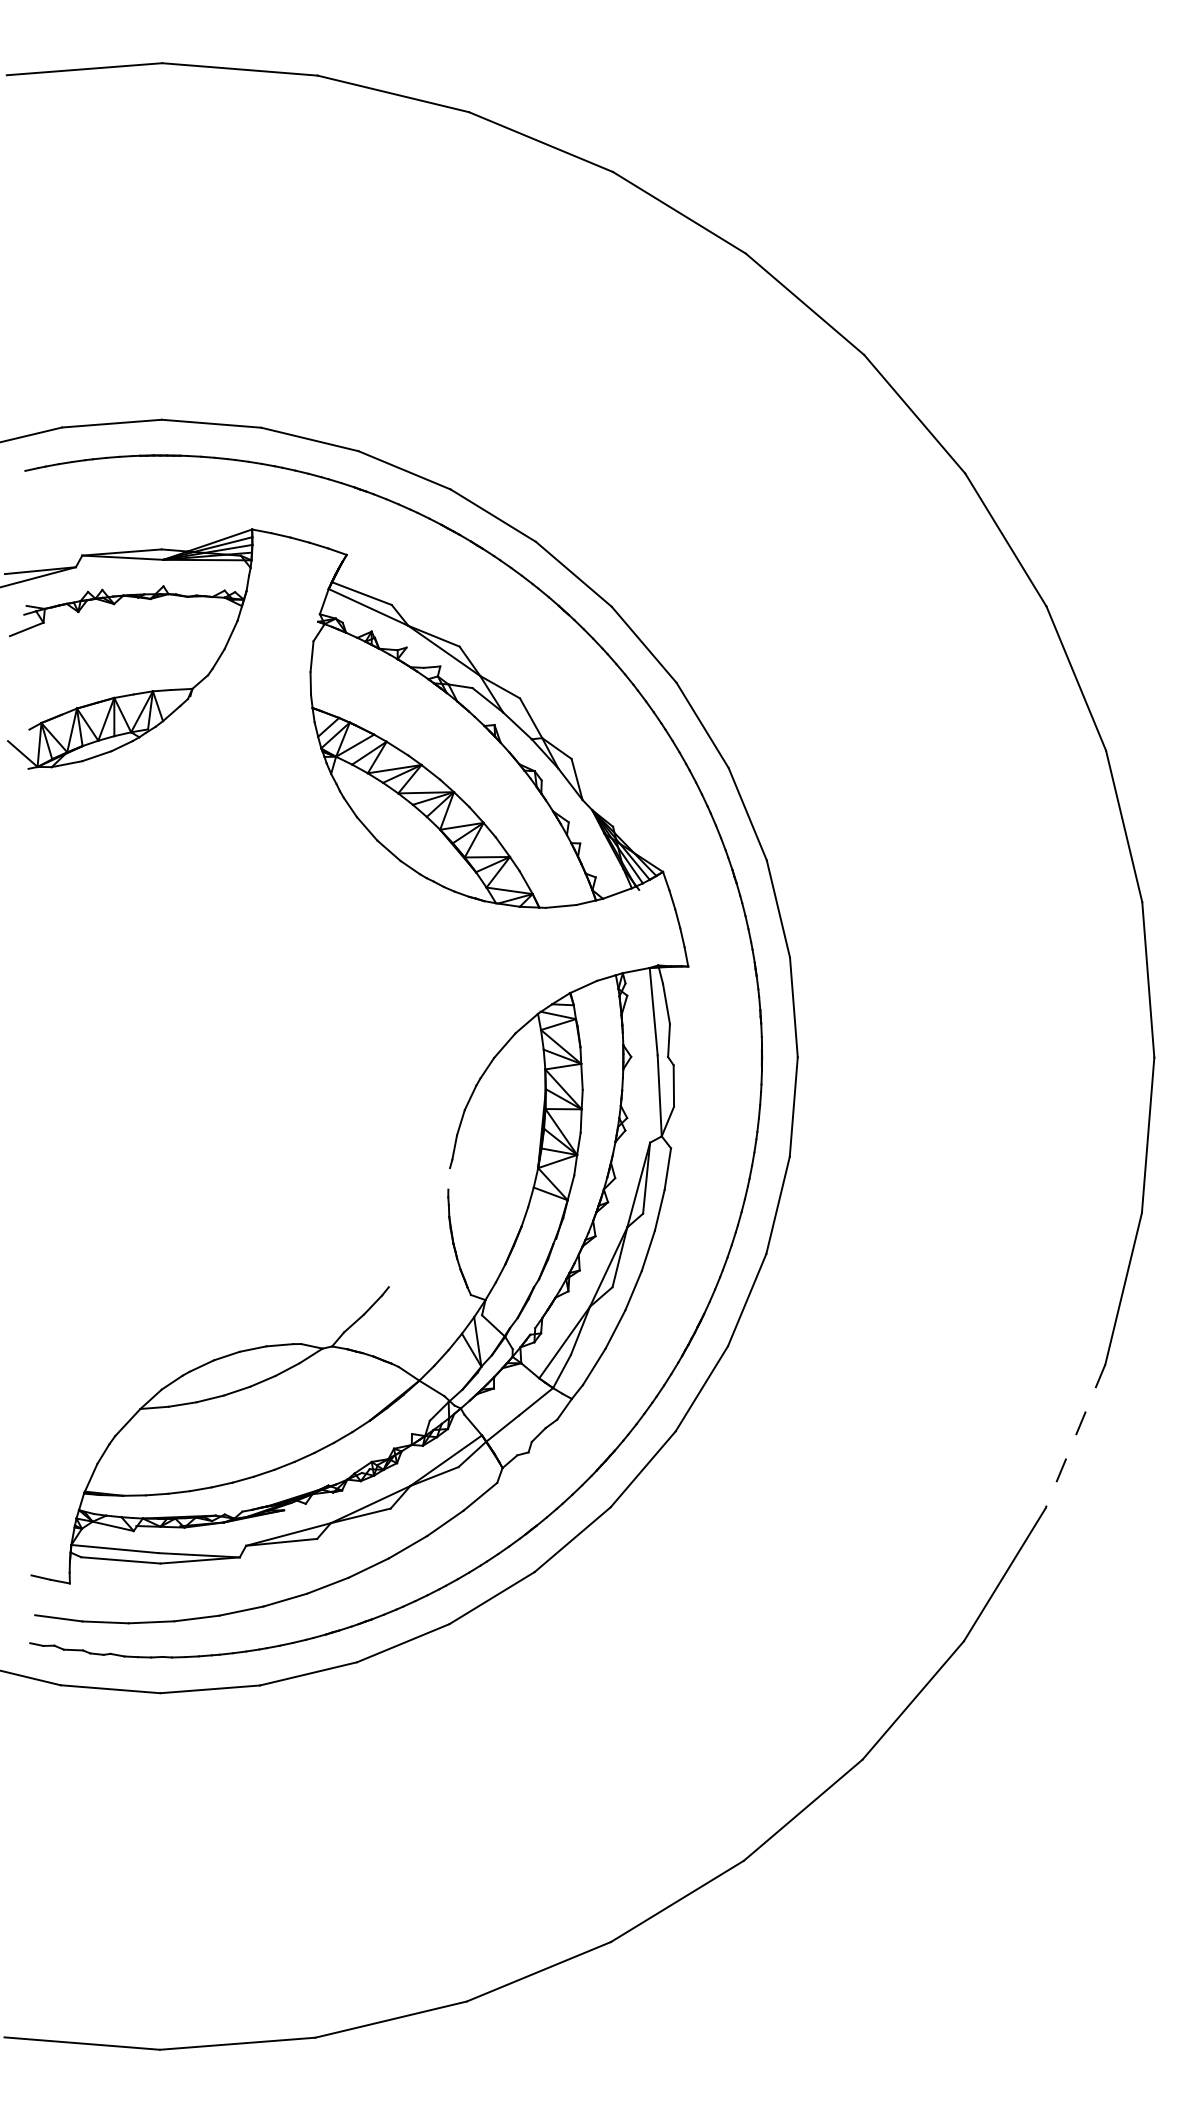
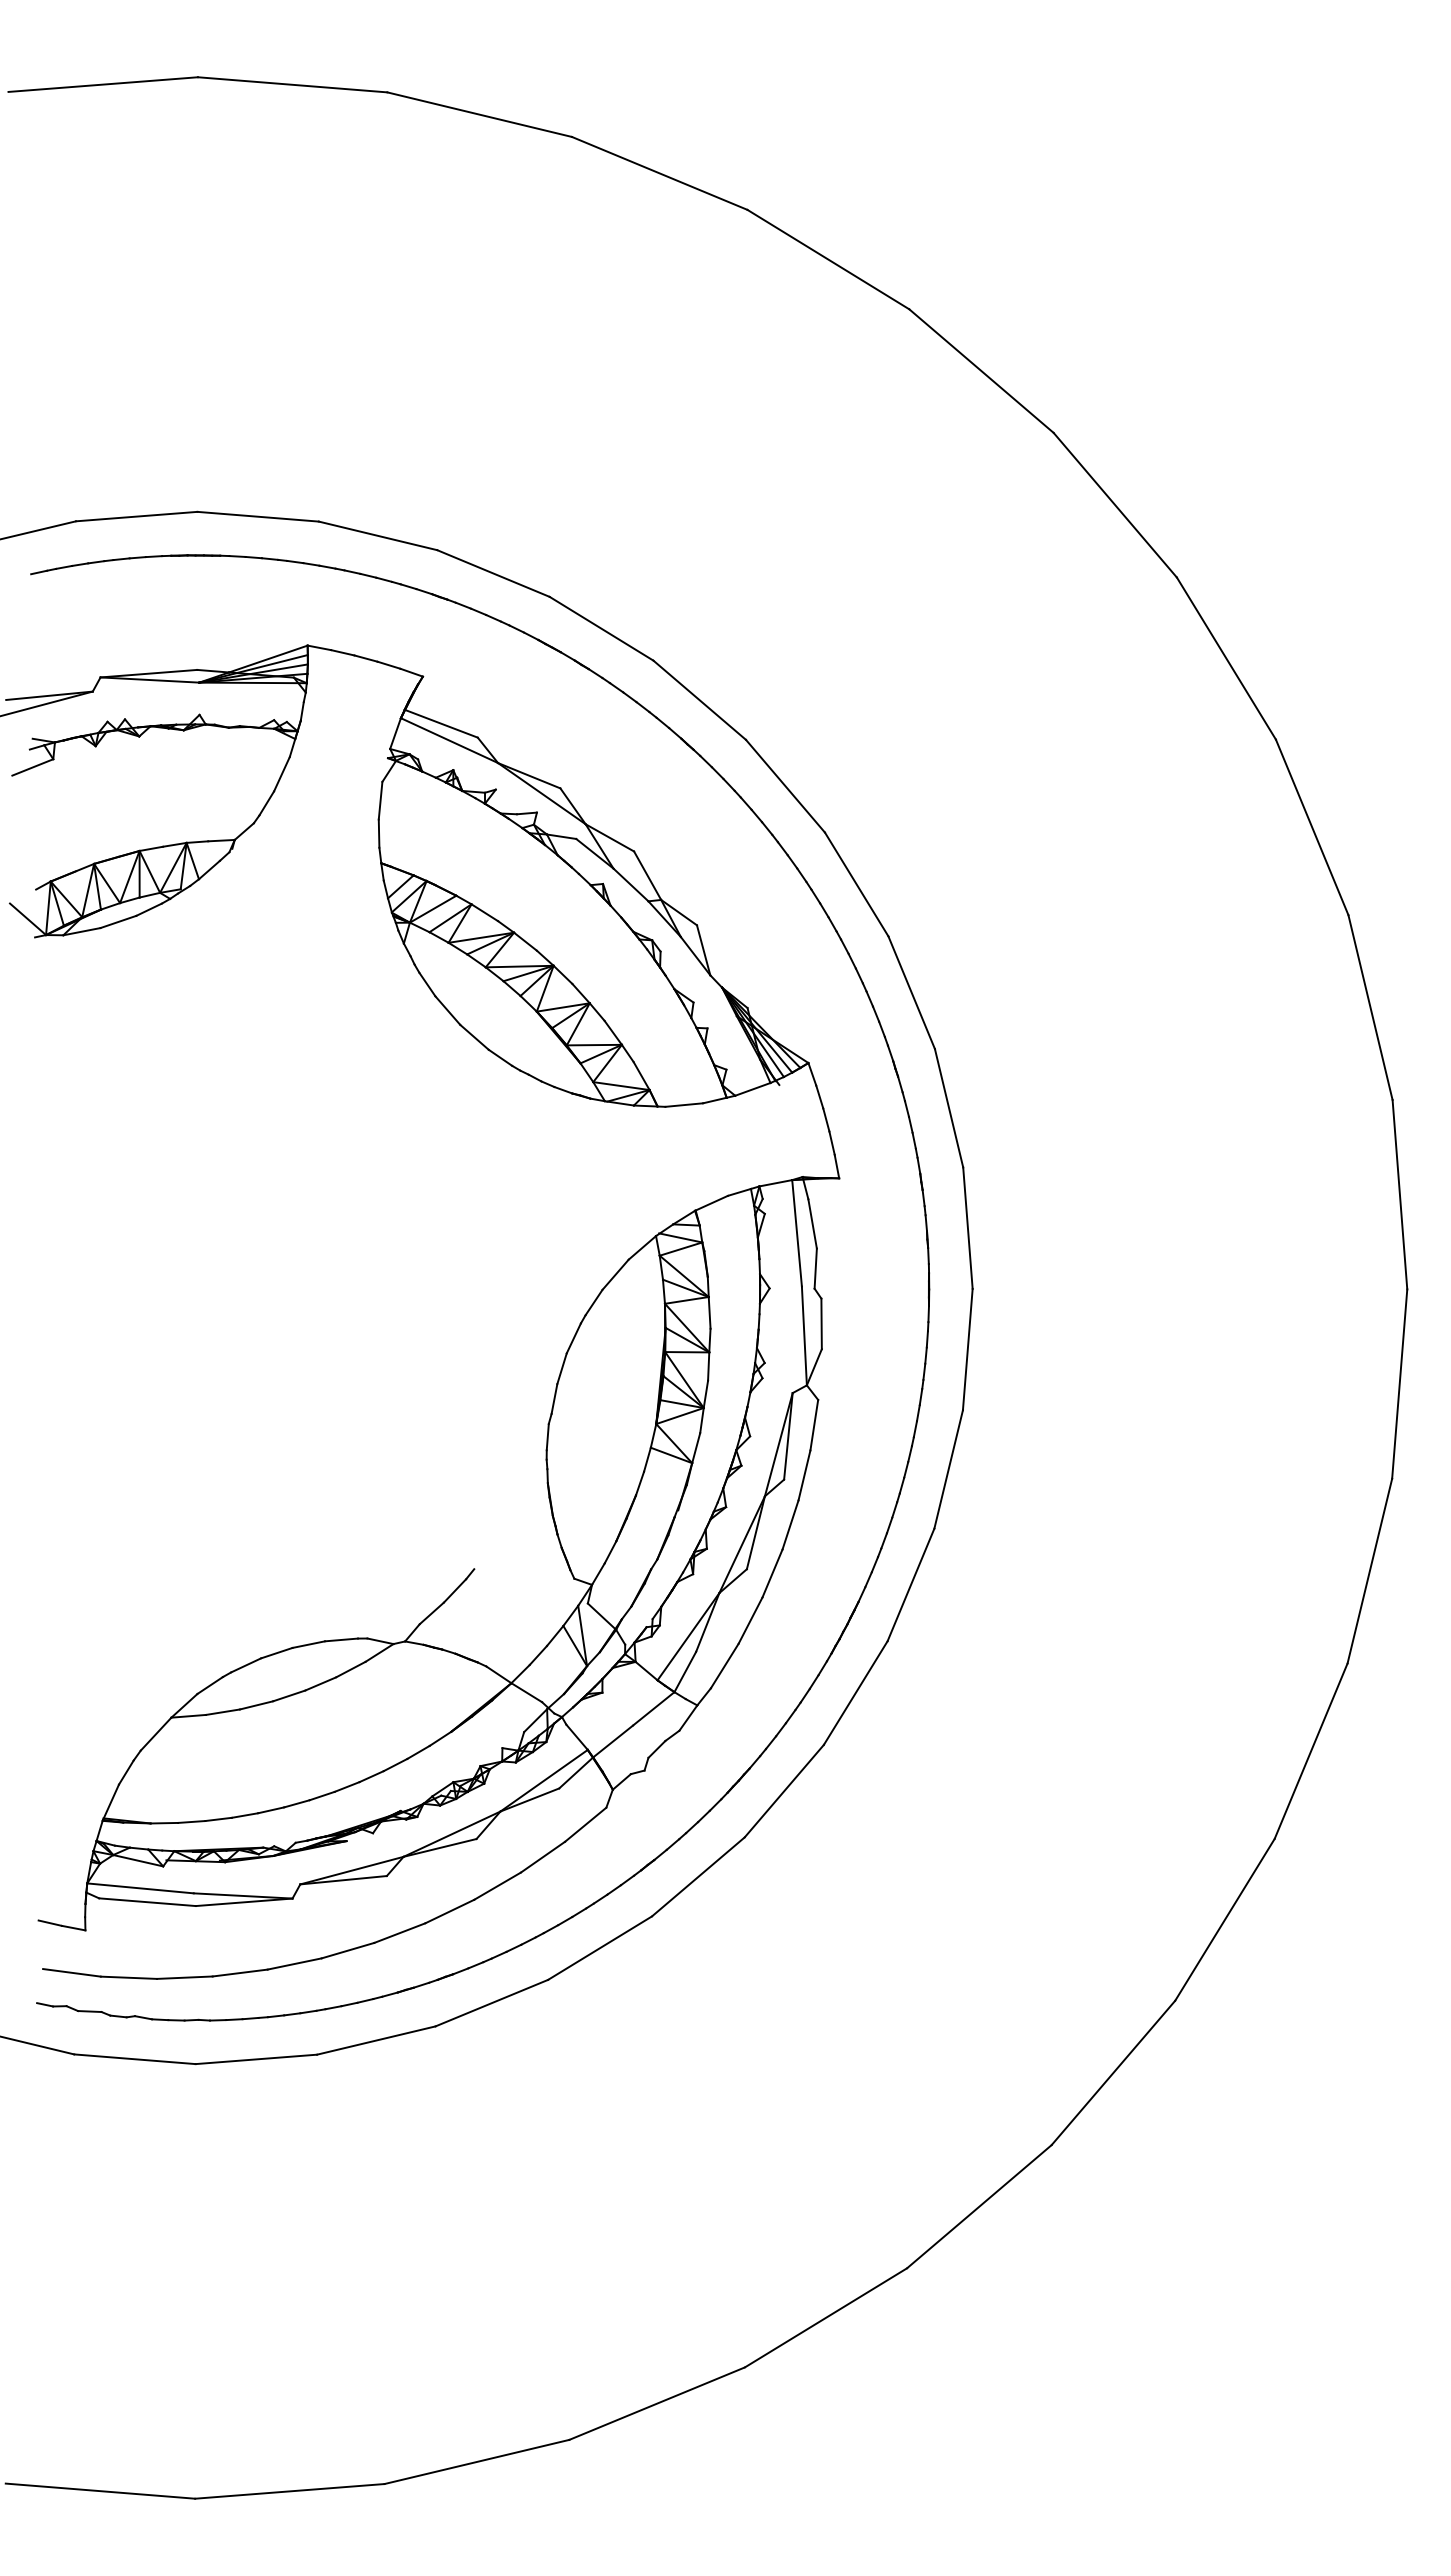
line: (448, 1179) -> (547, 1437), added
line: (1075, 1436) -> (1311, 1751), dashed -> solid

